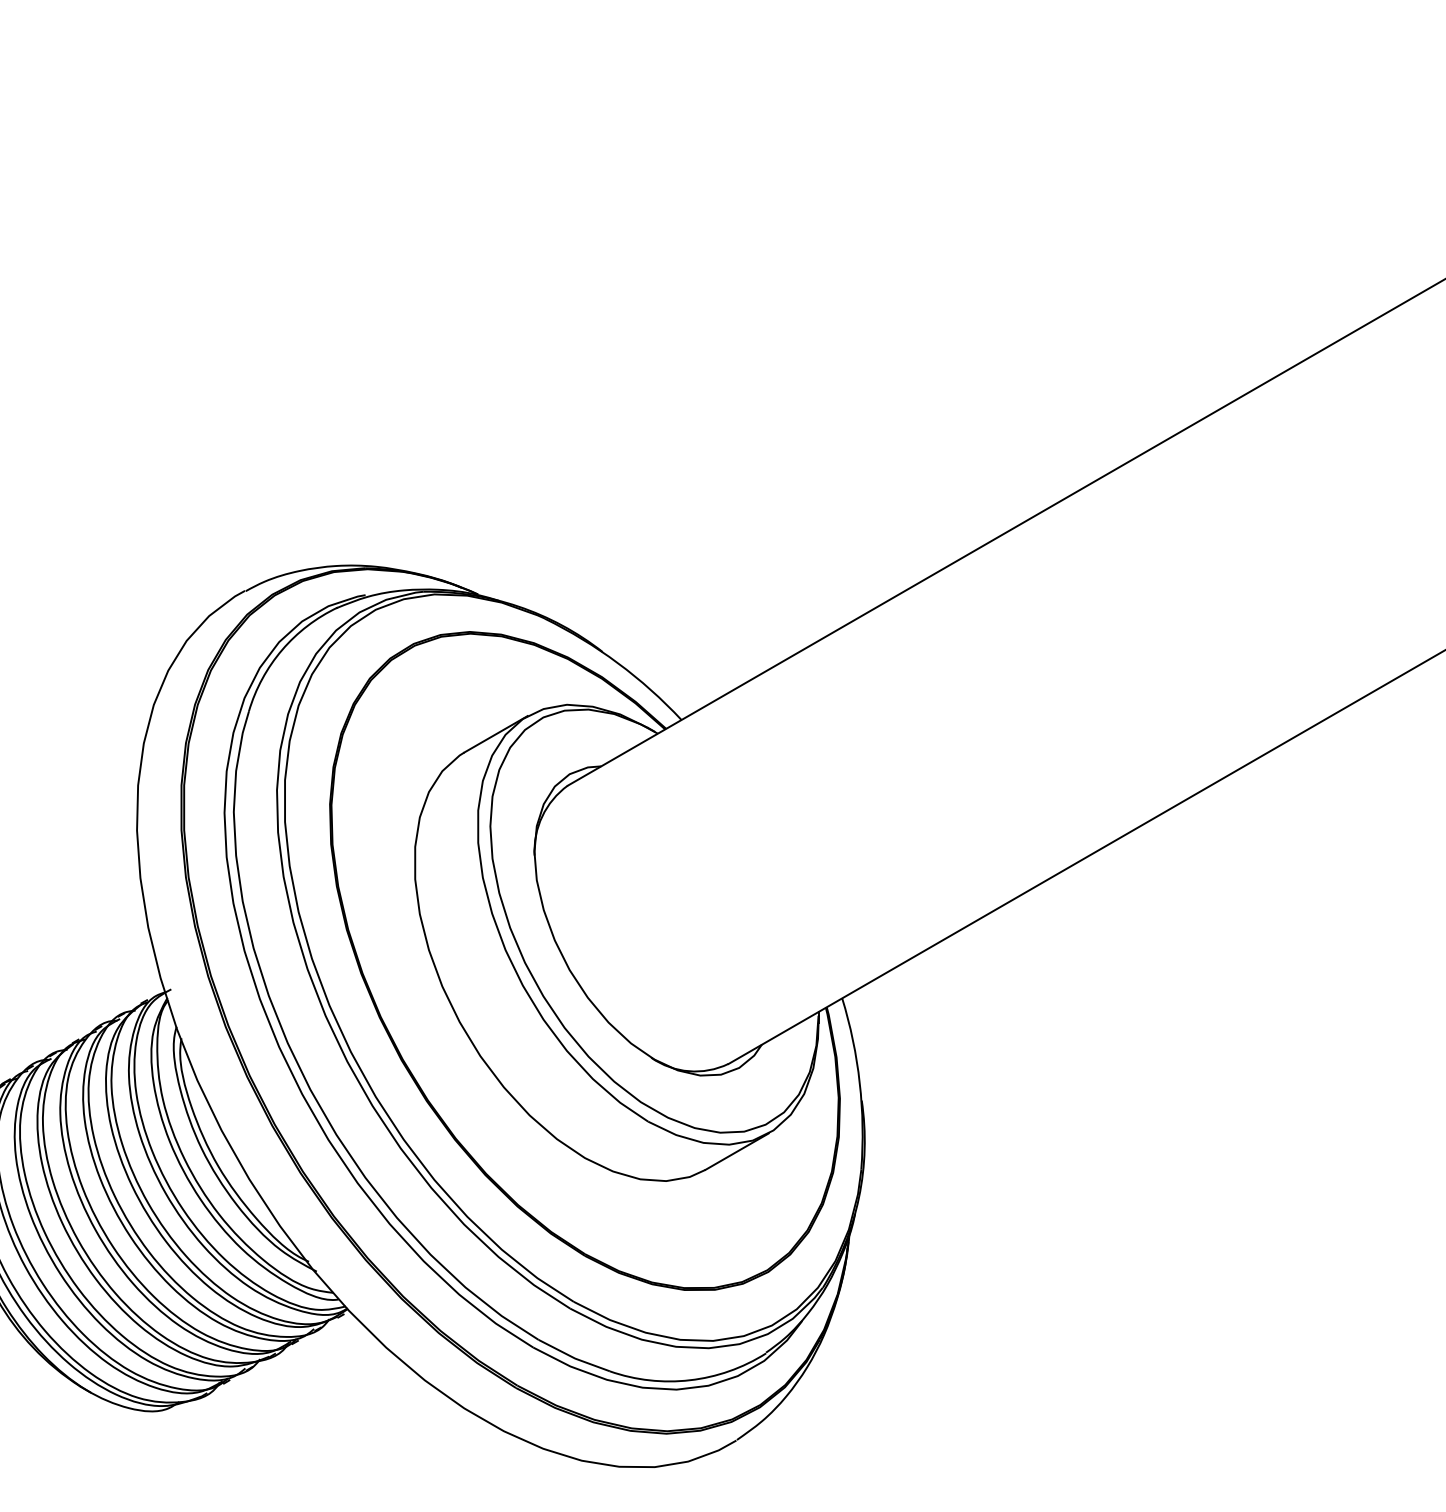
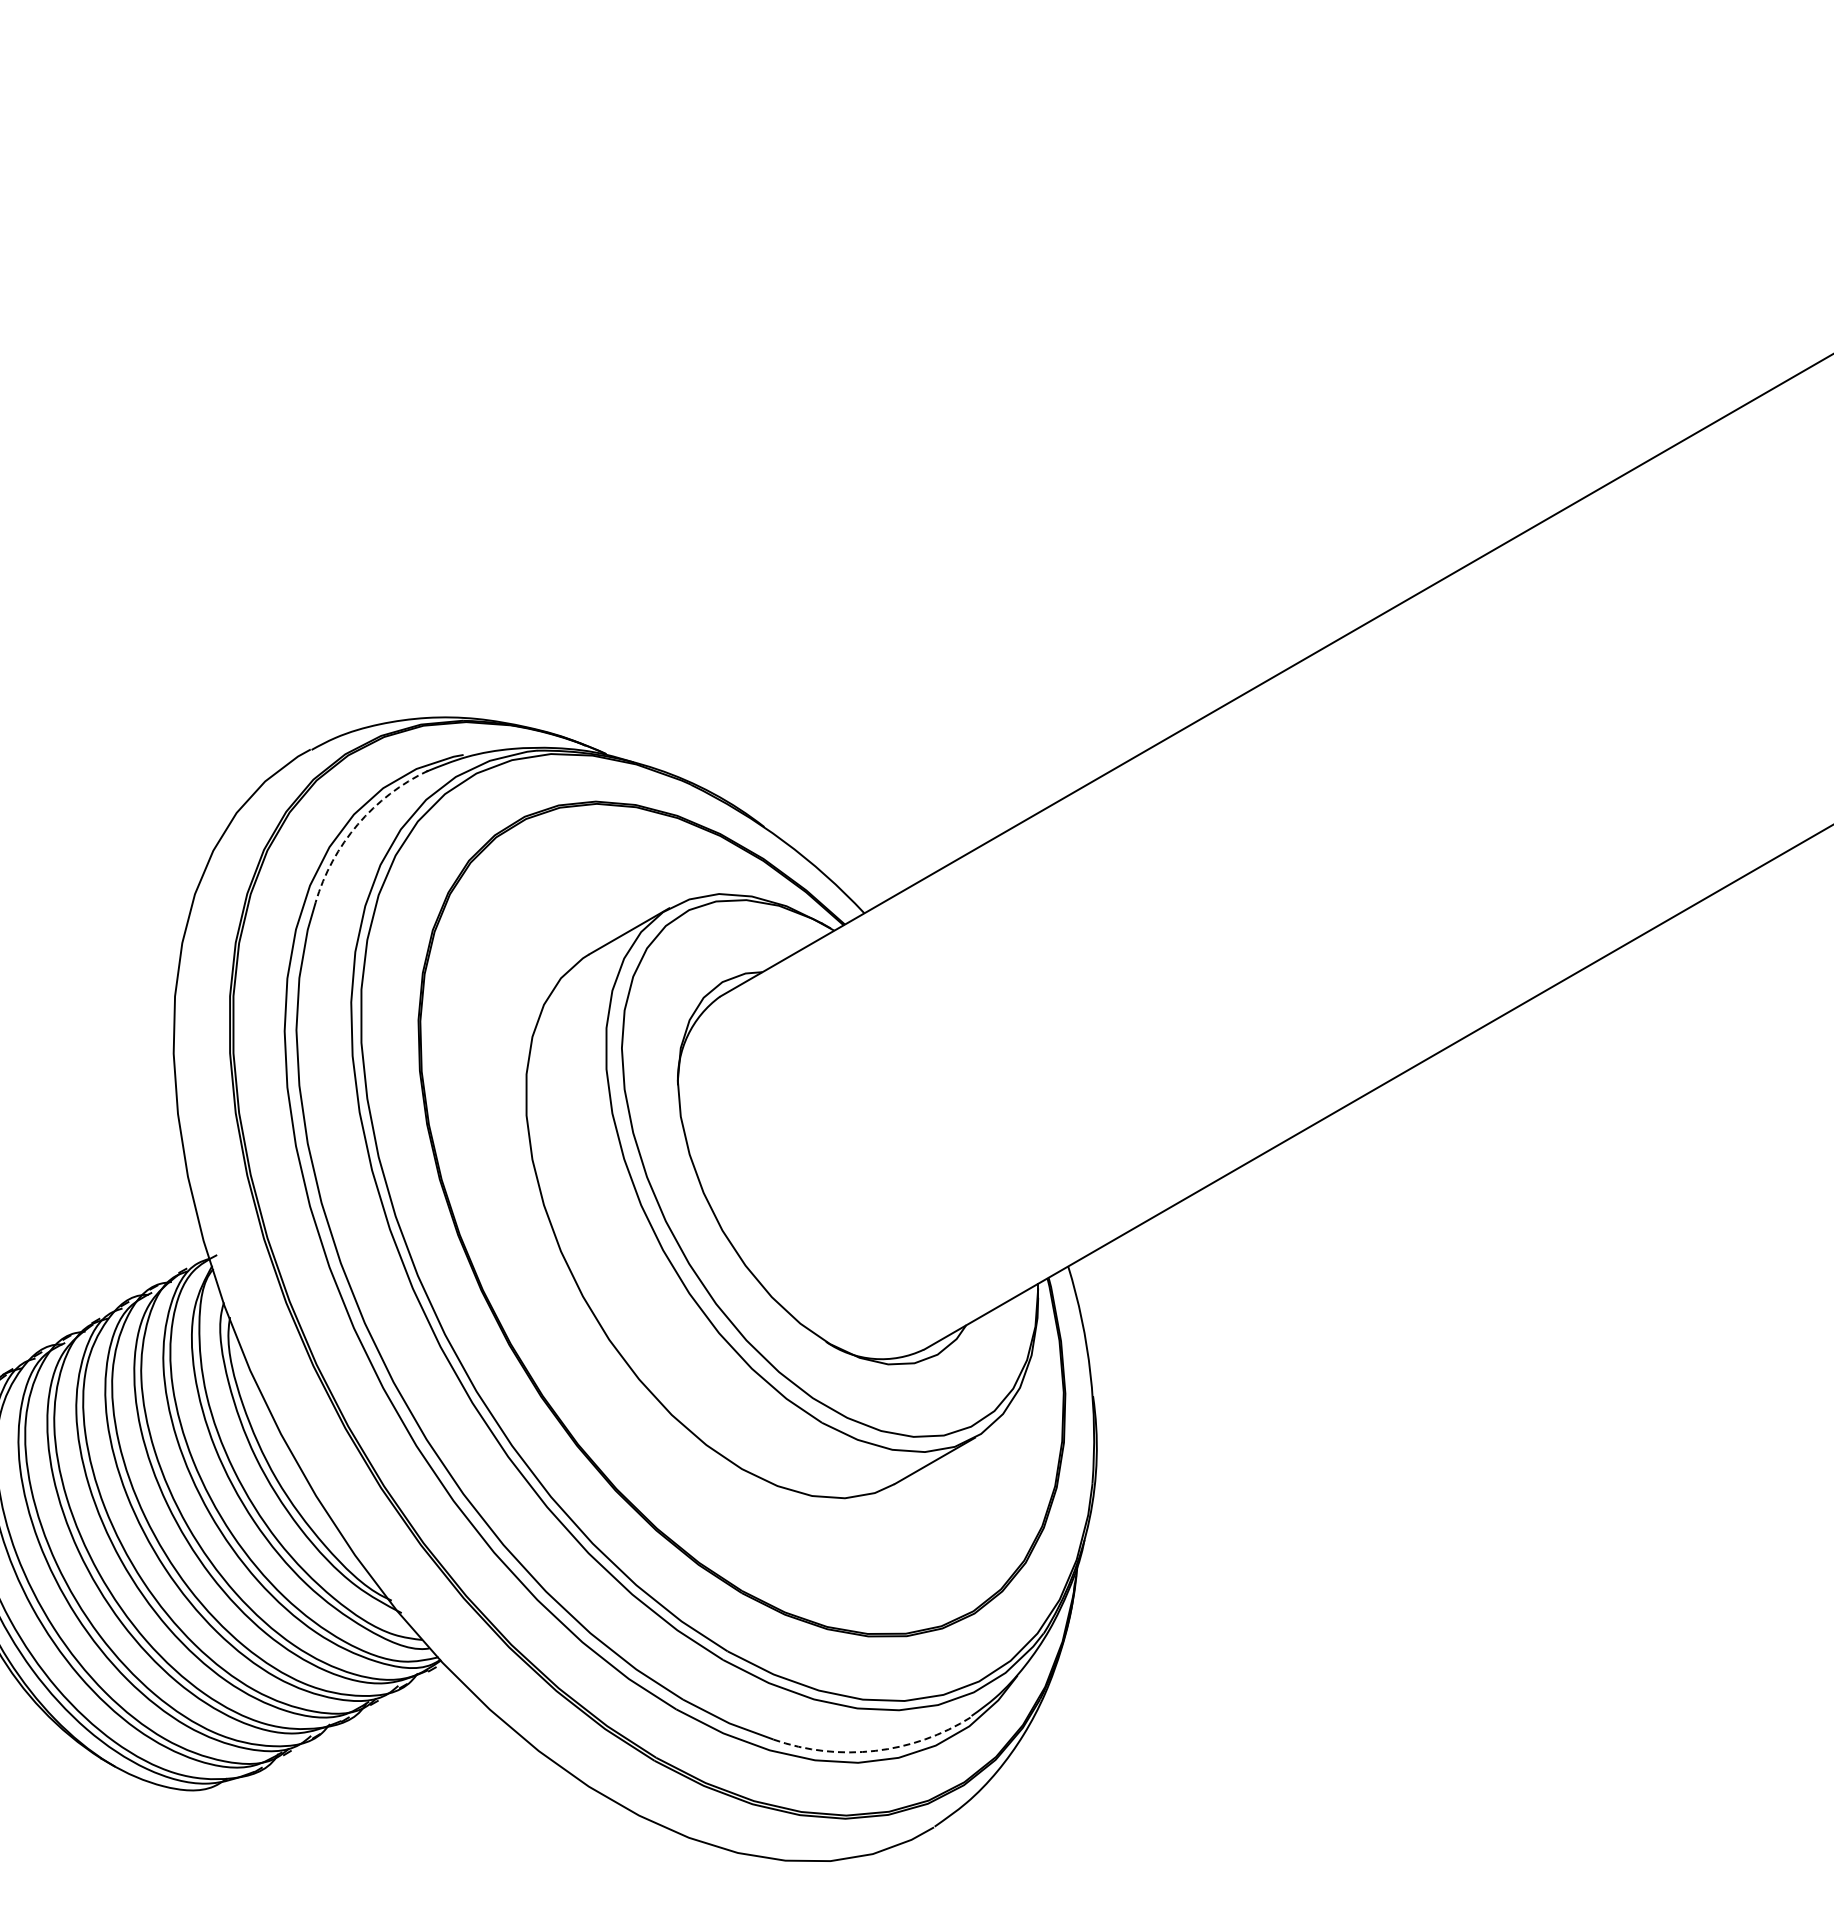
arc: (281, 649) -> (357, 824), solid -> dashed
arc: (690, 1379) -> (875, 1750), solid -> dashed

